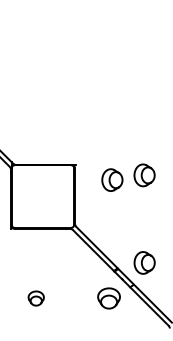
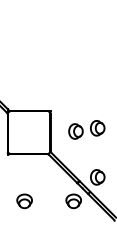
part: (127, 177) -> (86, 129), moved
part: (36, 298) -> (24, 201), size x1.43

